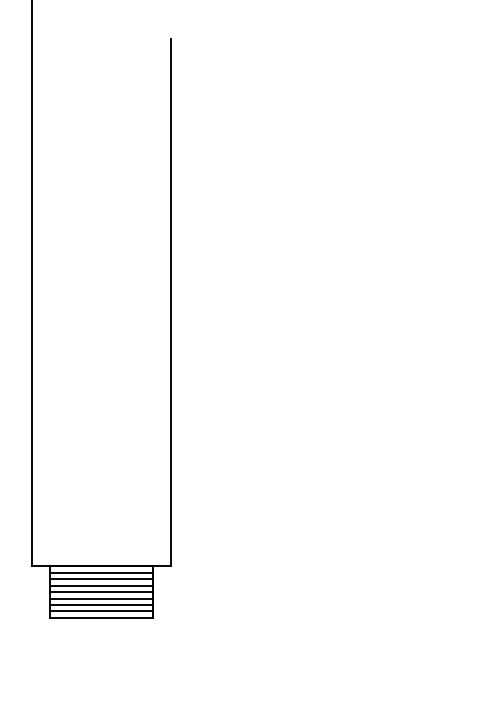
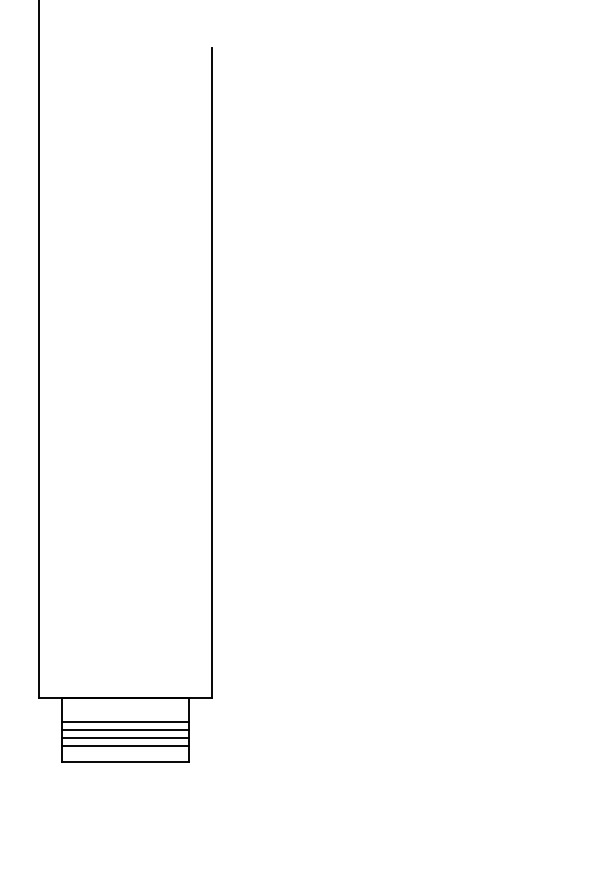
line: (101, 572) -> (125, 706), removed
line: (101, 579) -> (125, 714), removed
line: (101, 610) -> (125, 753), removed

